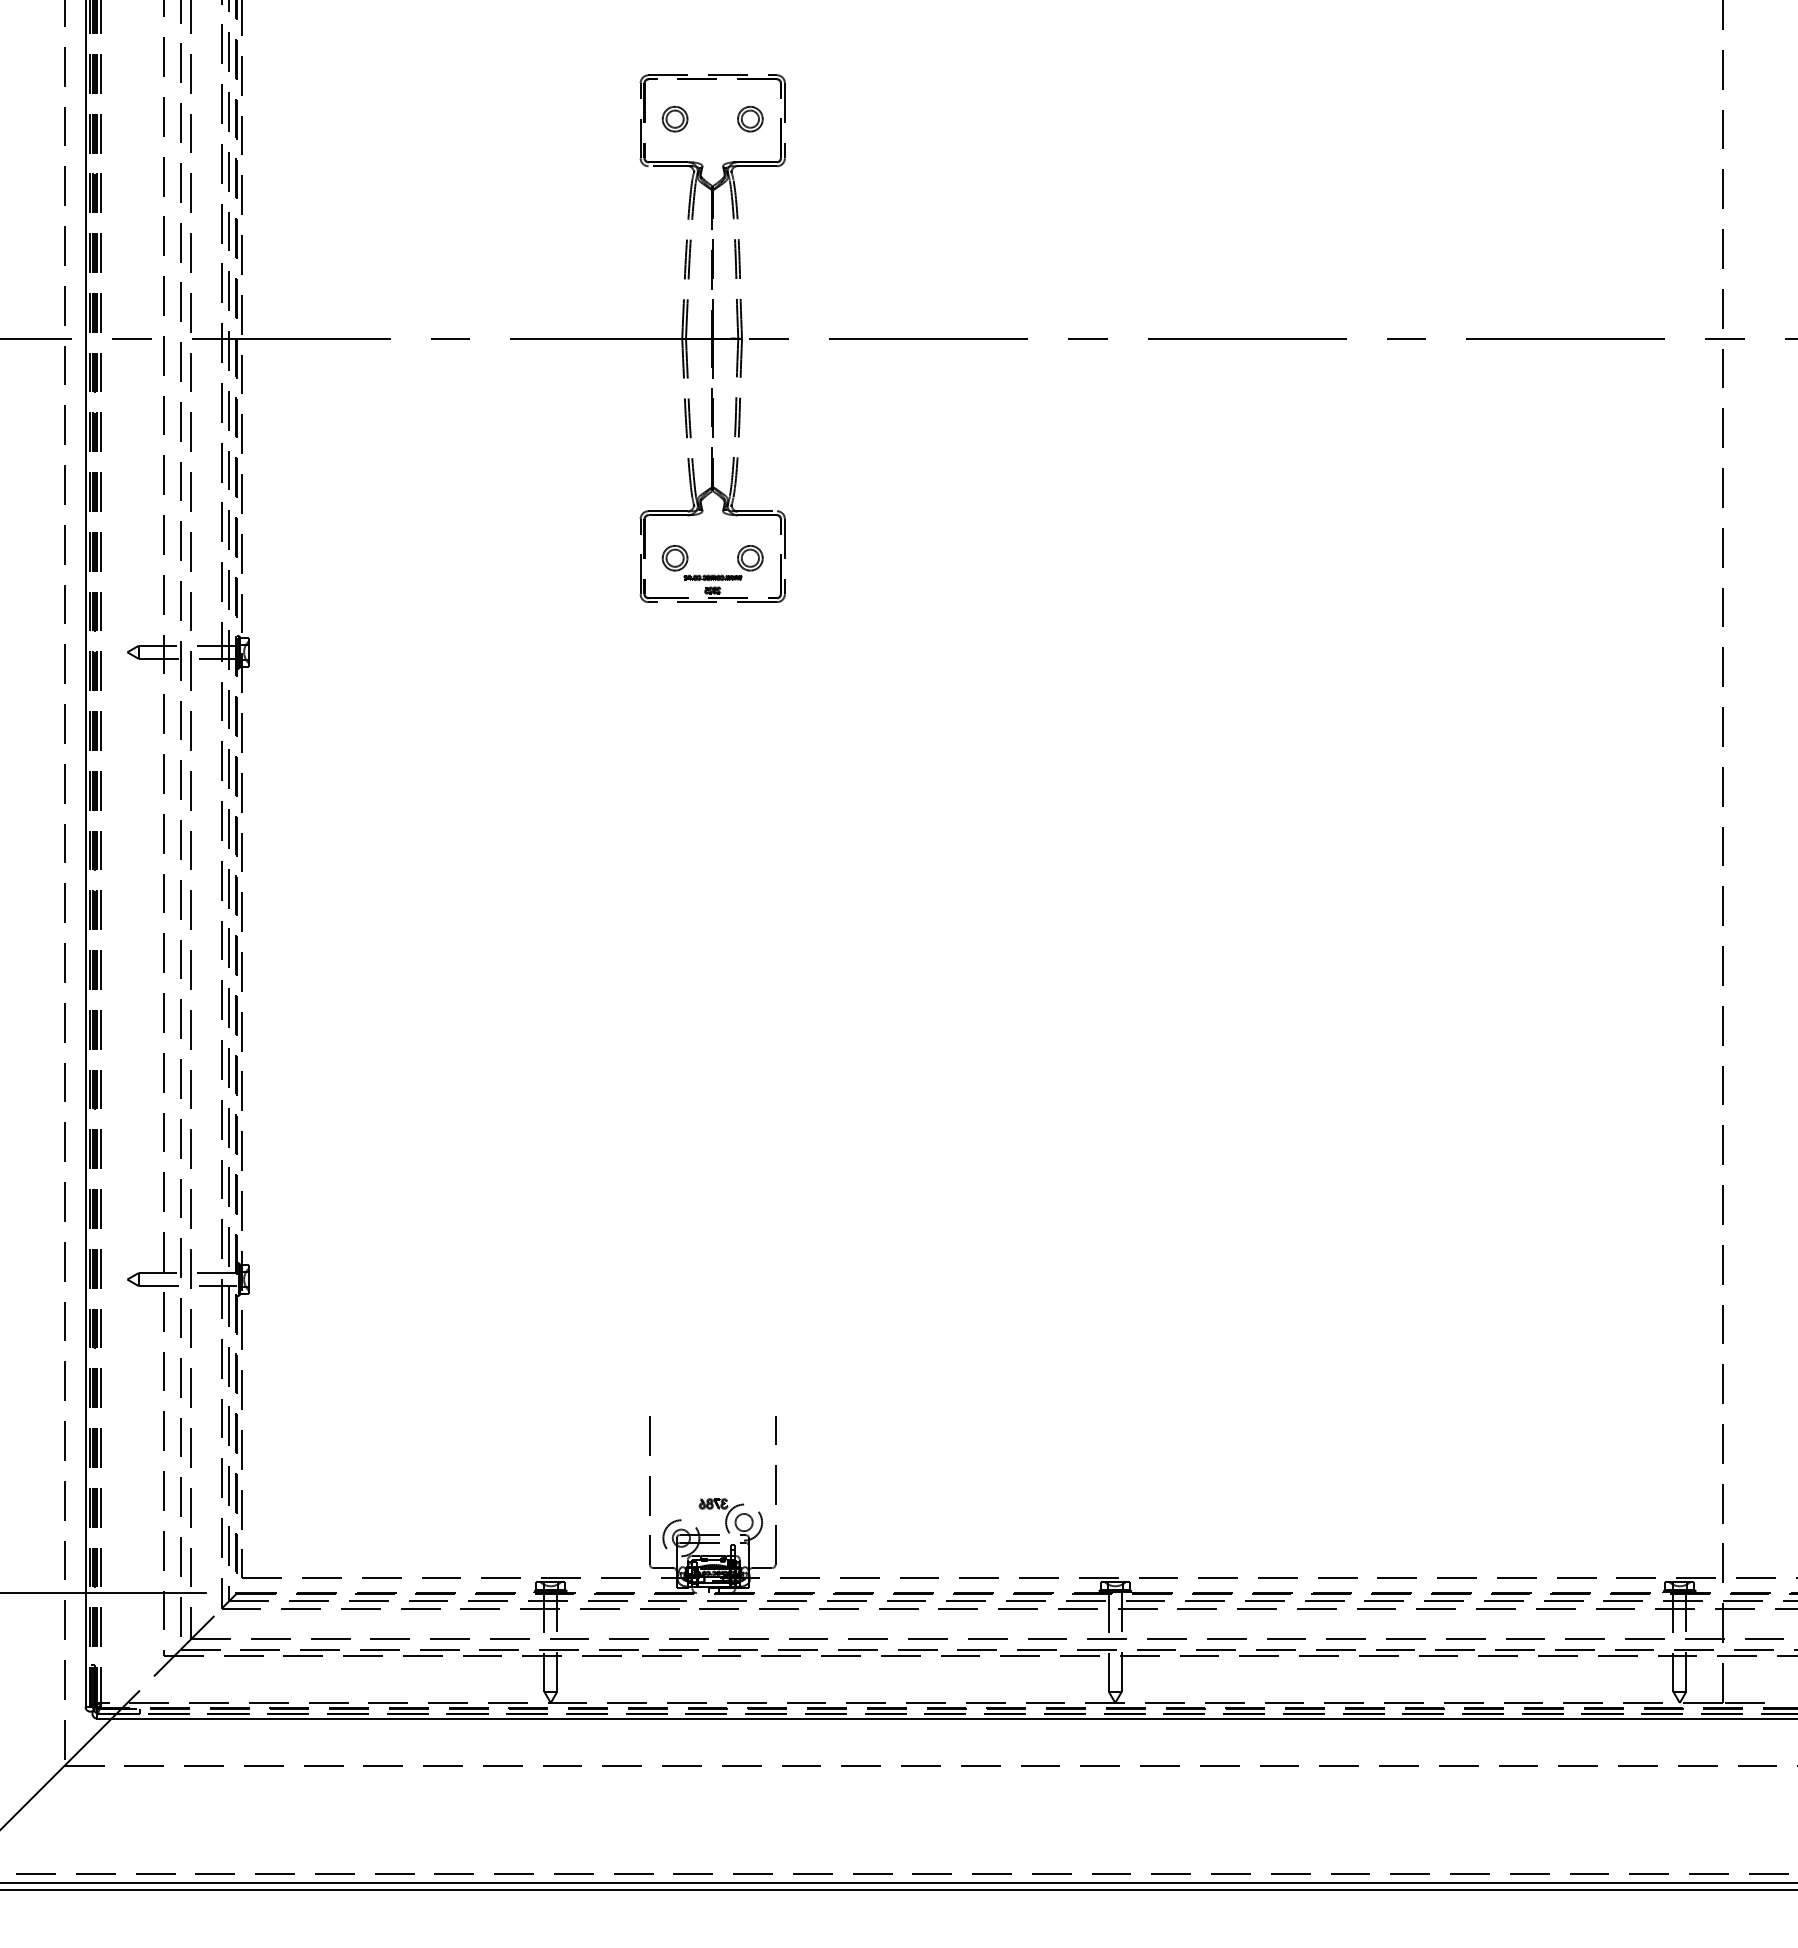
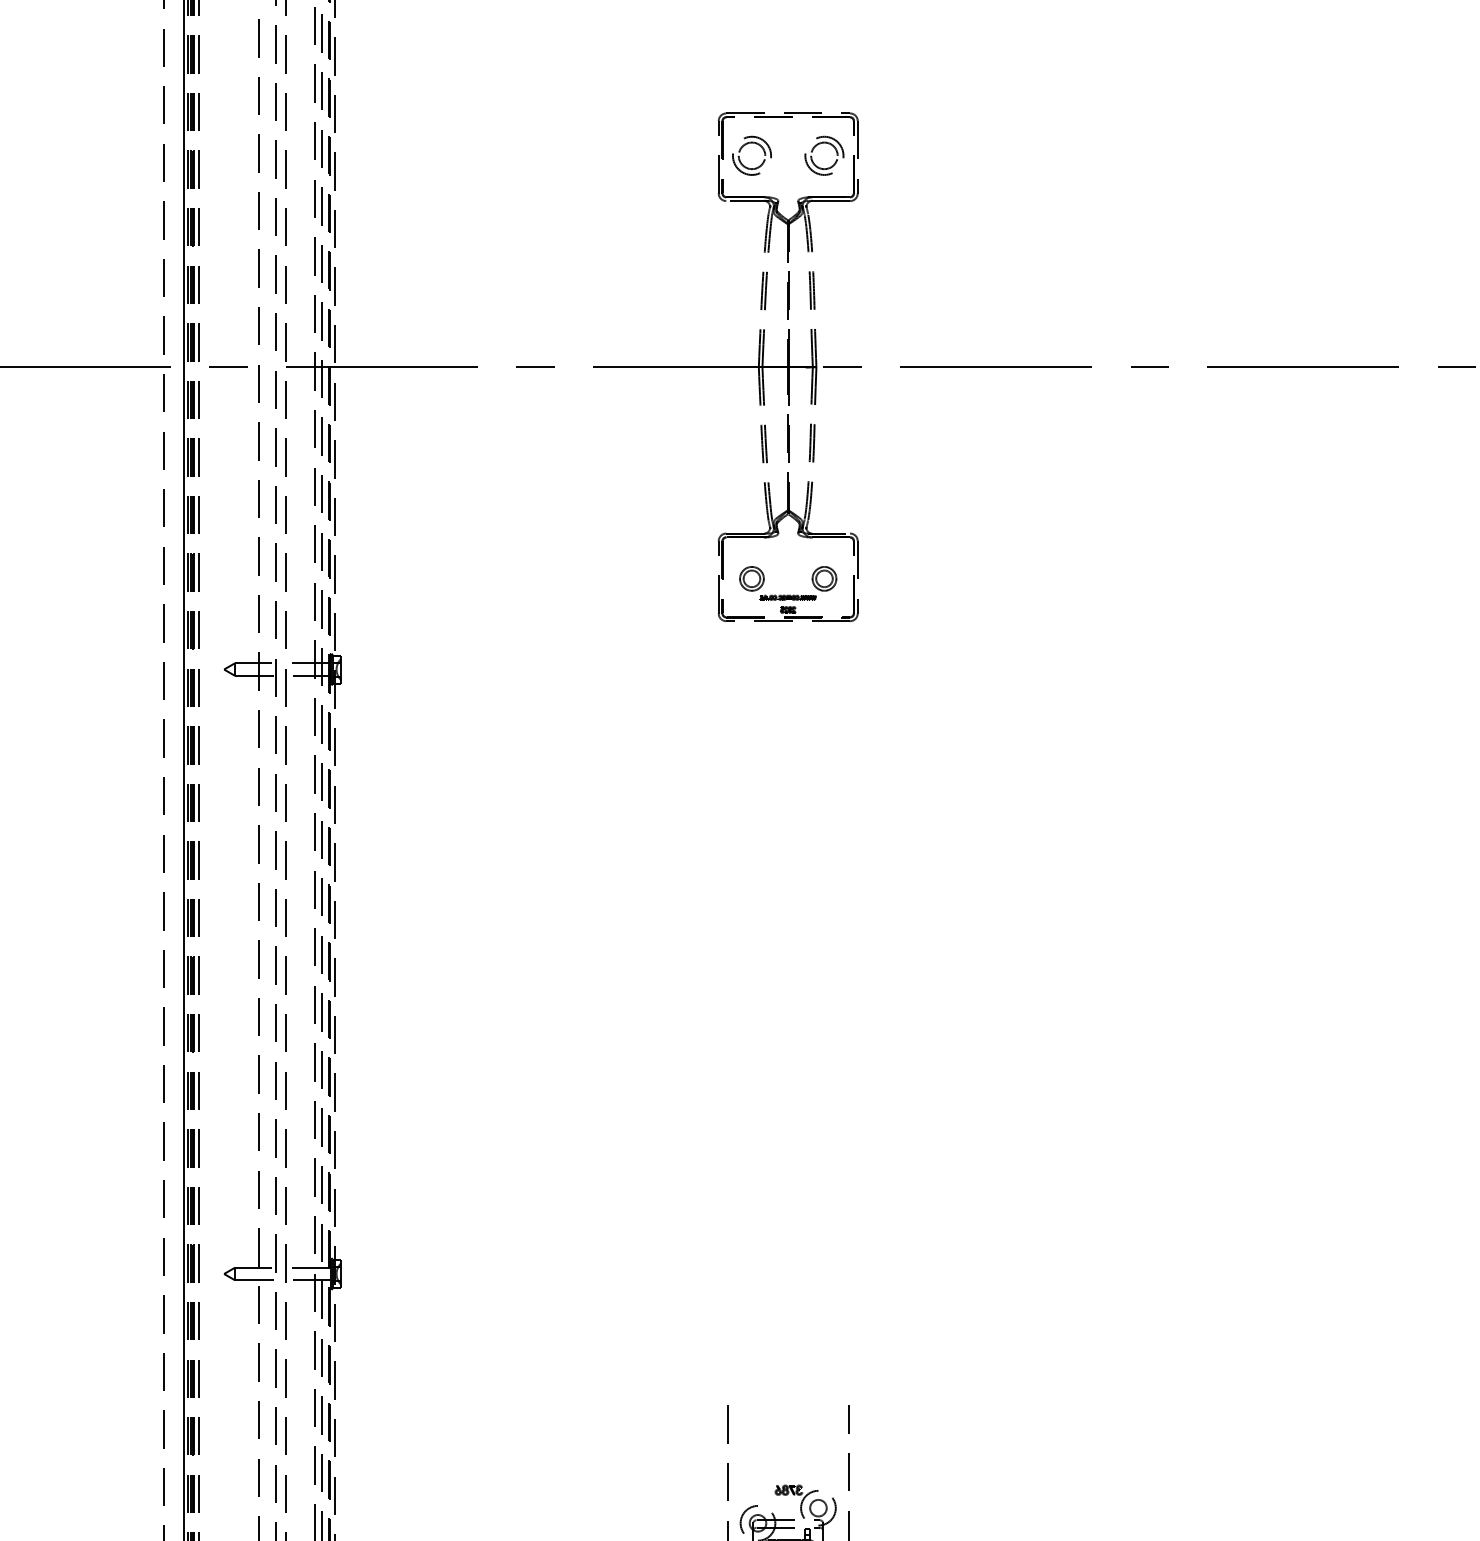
part: (674, 118) -> (751, 155), size x1.6
part: (750, 118) -> (824, 155), size x1.6

